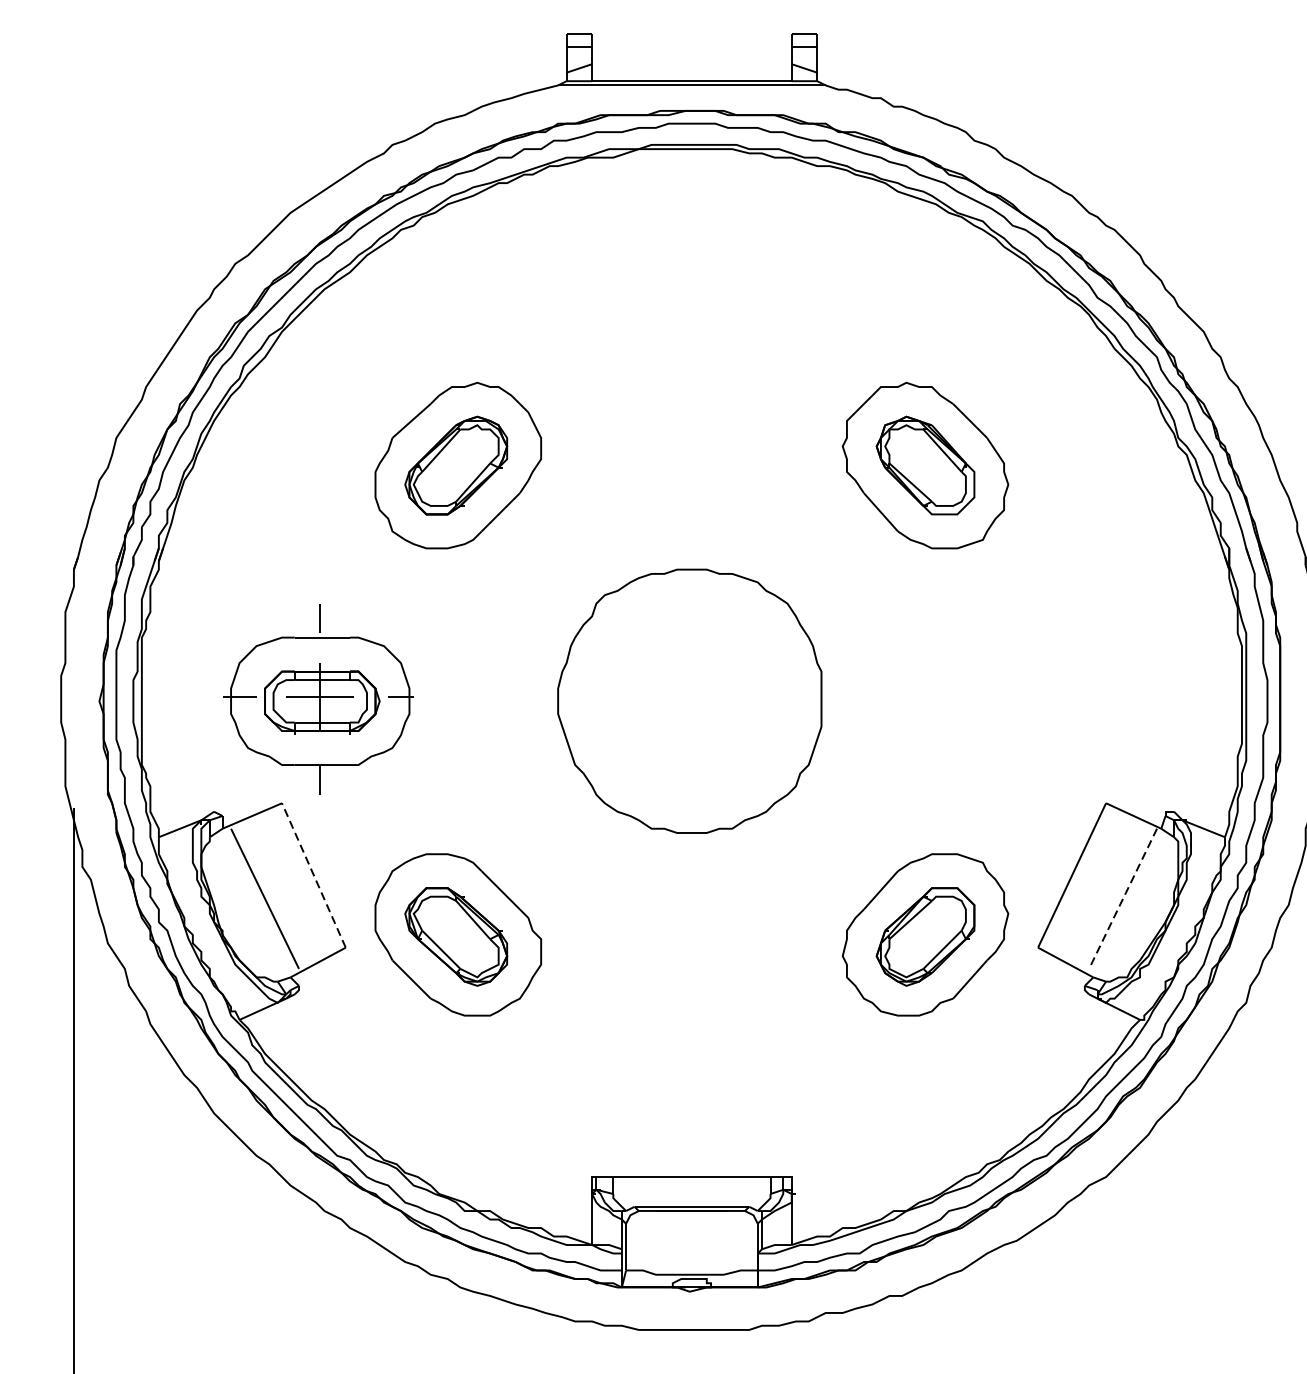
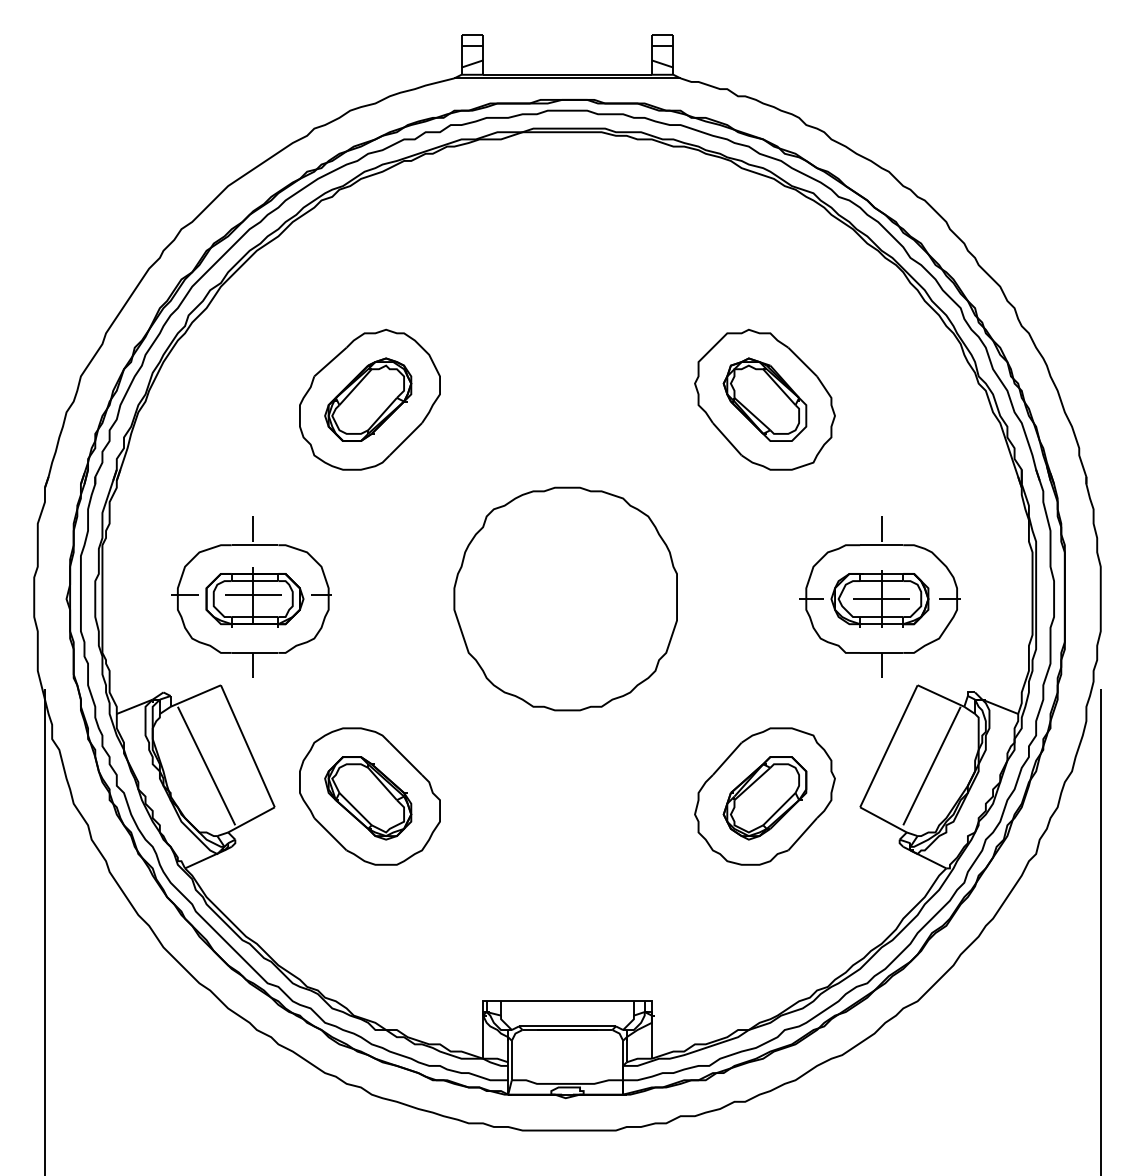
part: (1060, 698) -> (879, 596), added
line: (313, 875) -> (247, 746), dashed -> solid
line: (1123, 899) -> (932, 766), dashed -> solid

